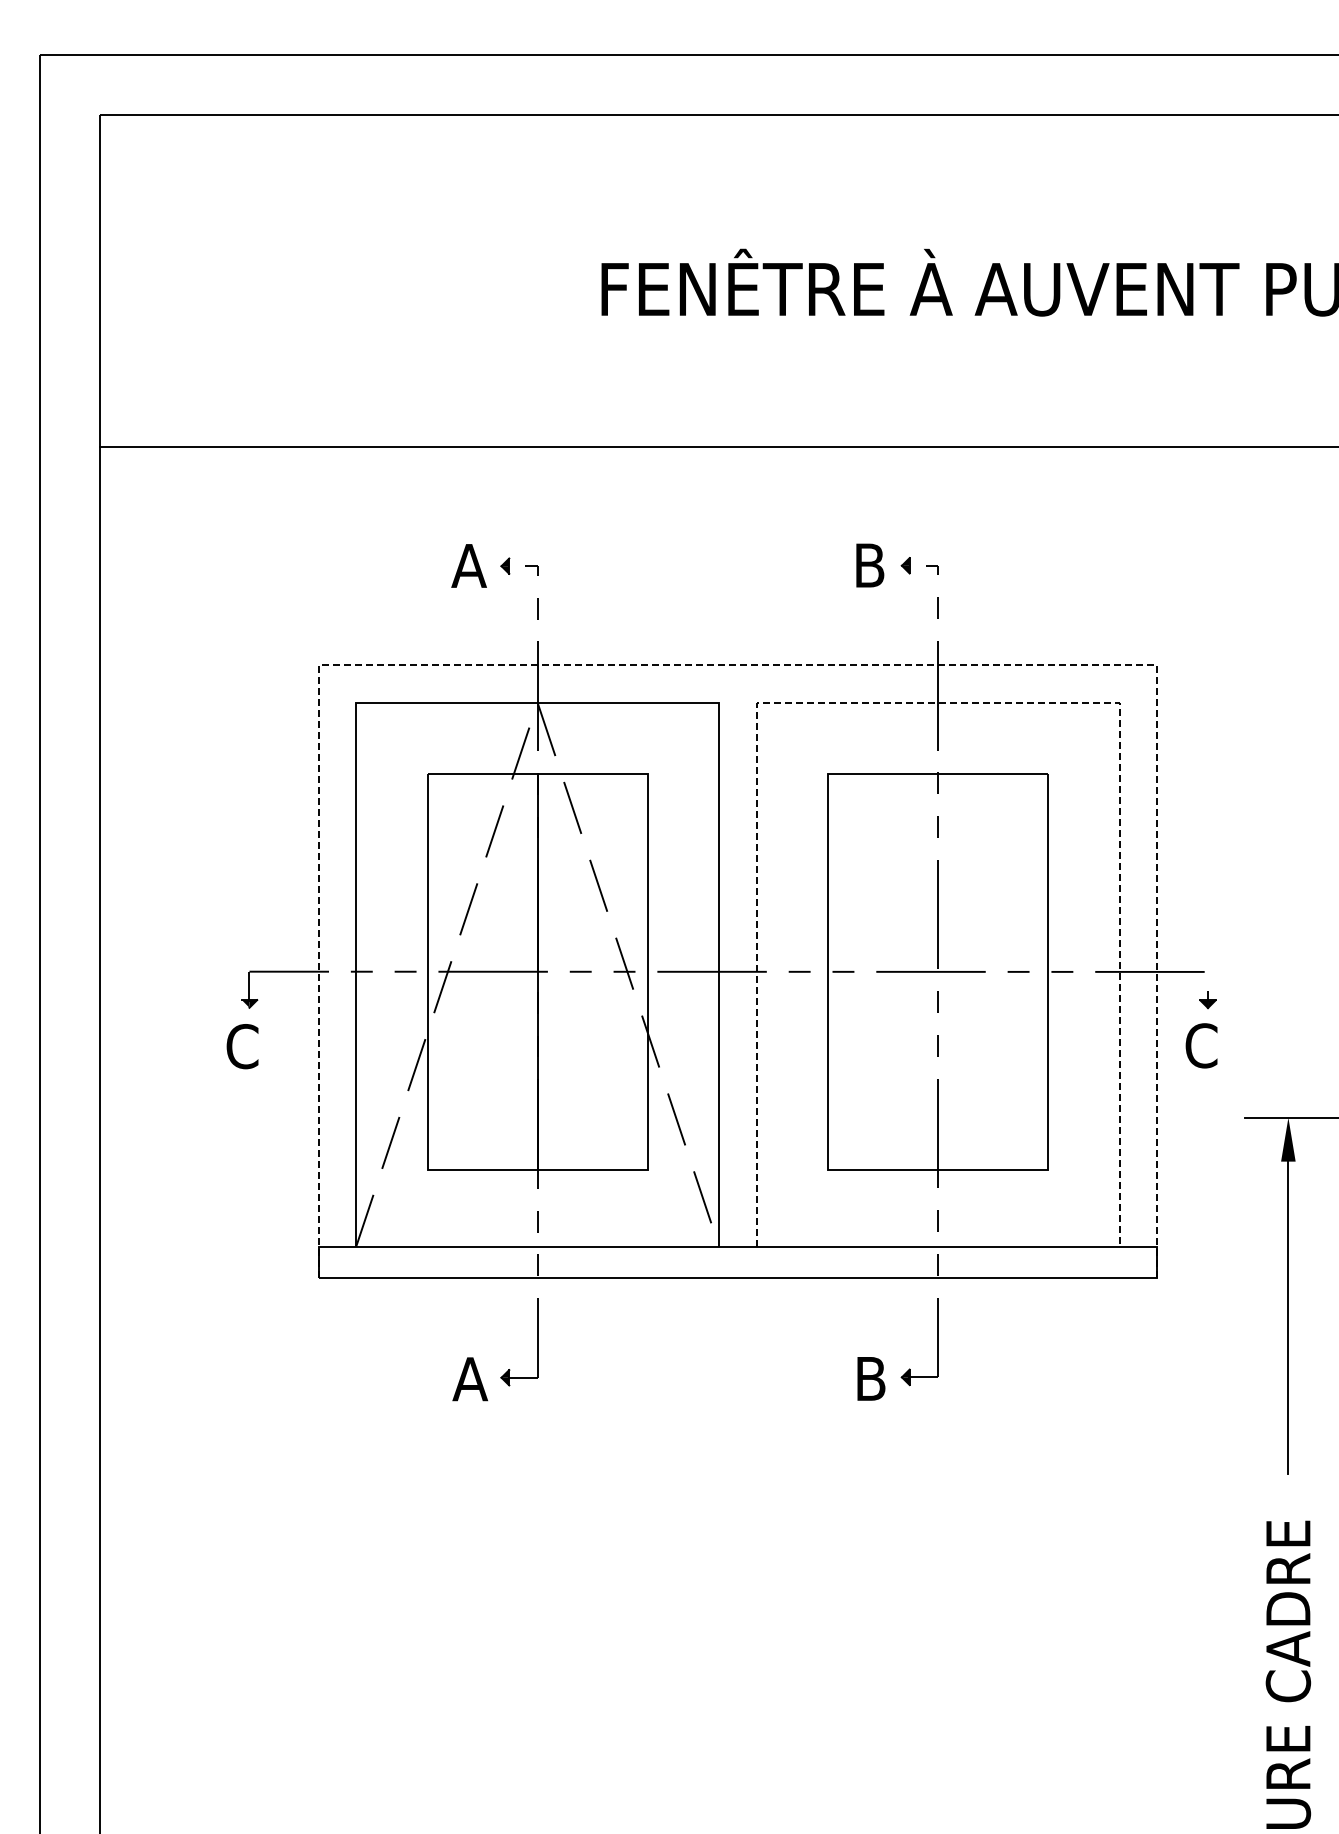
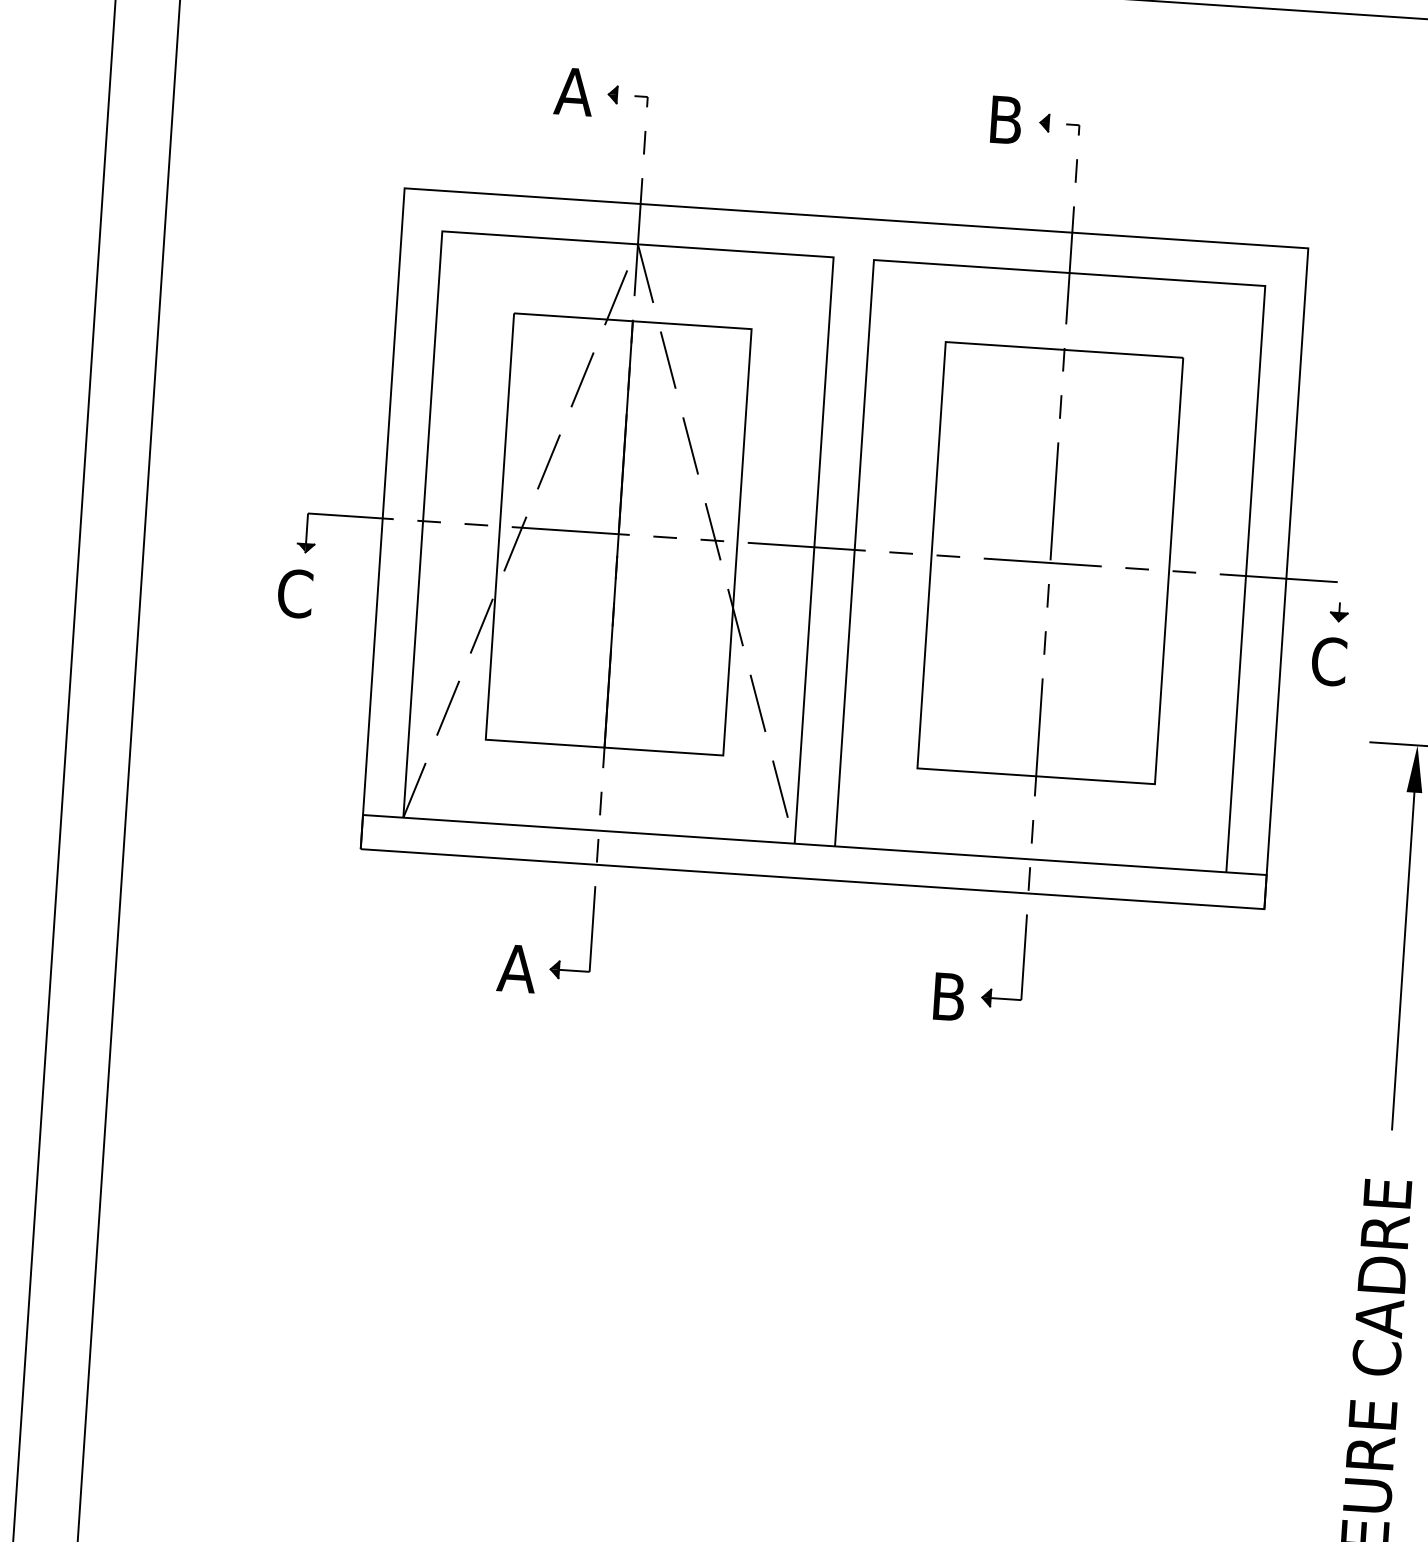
line: (738, 665) -> (857, 218), dashed -> solid
line: (938, 702) -> (1070, 272), dashed -> solid

